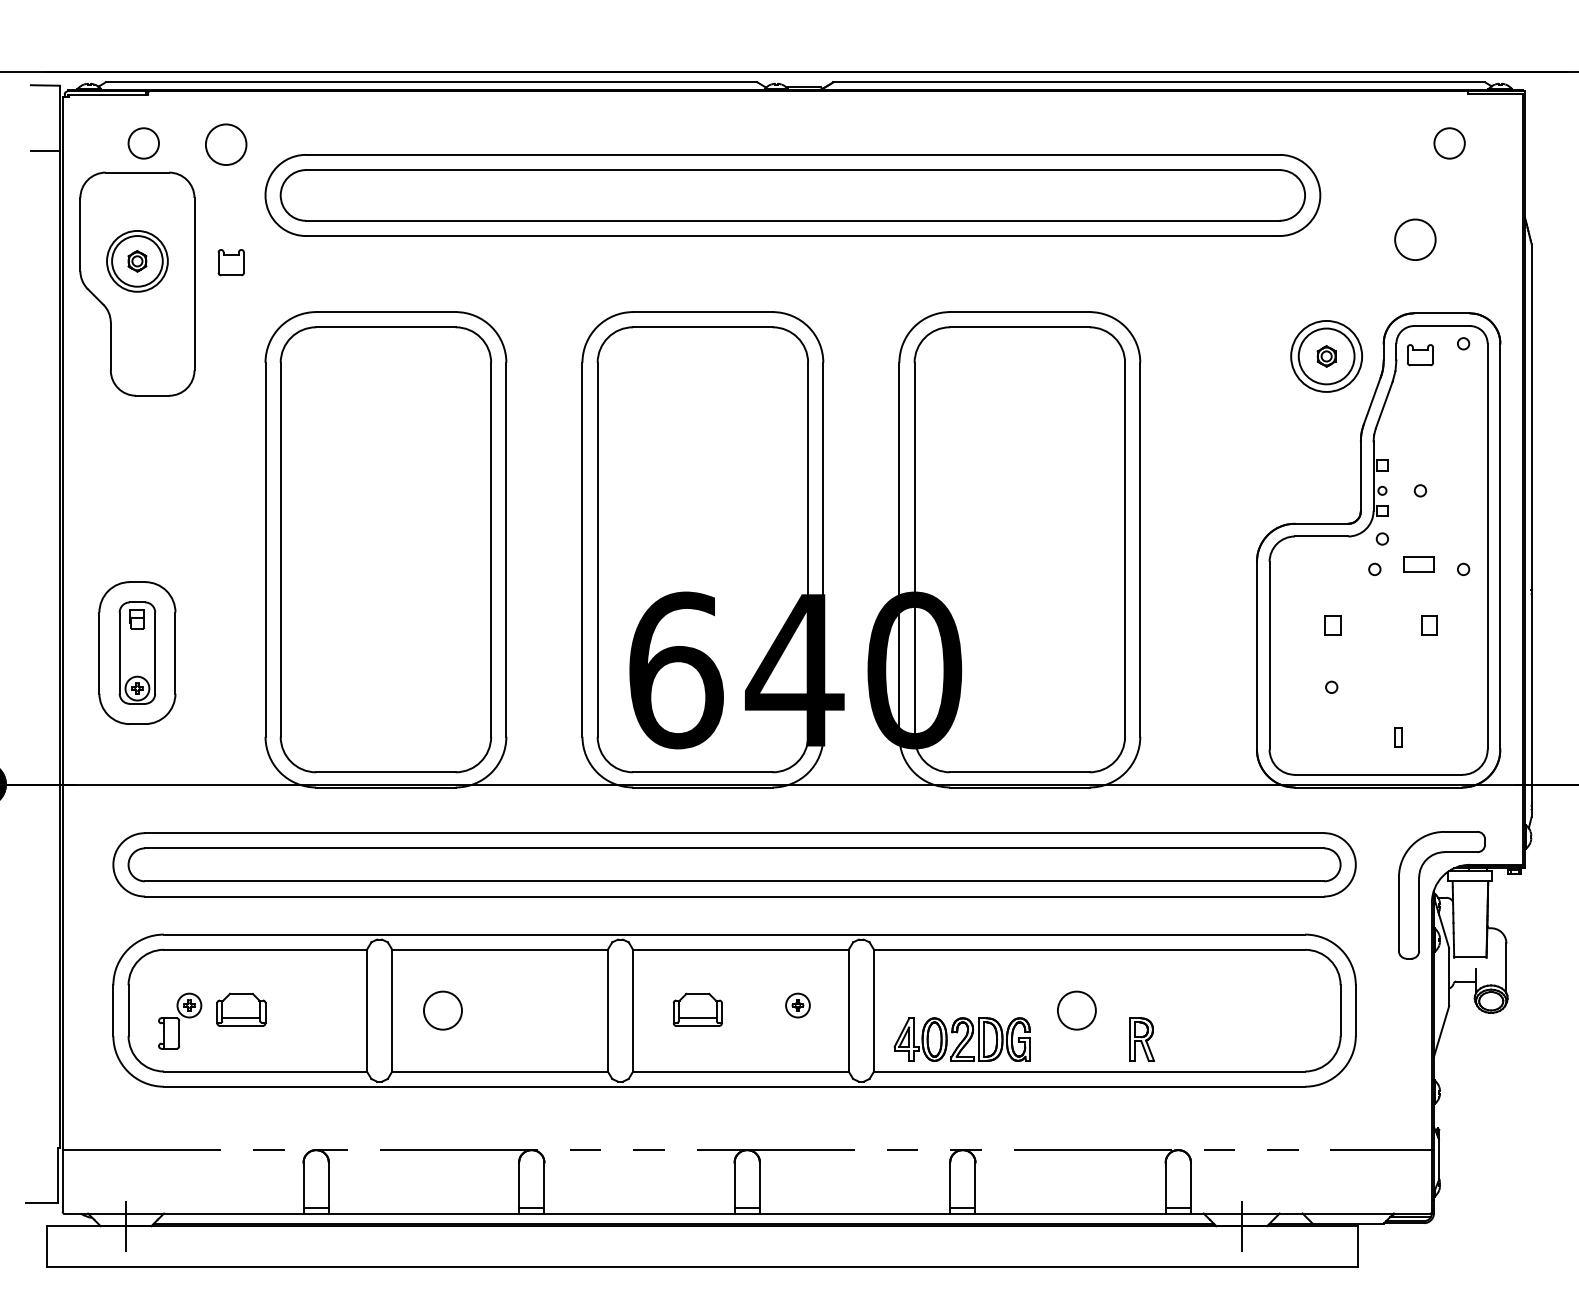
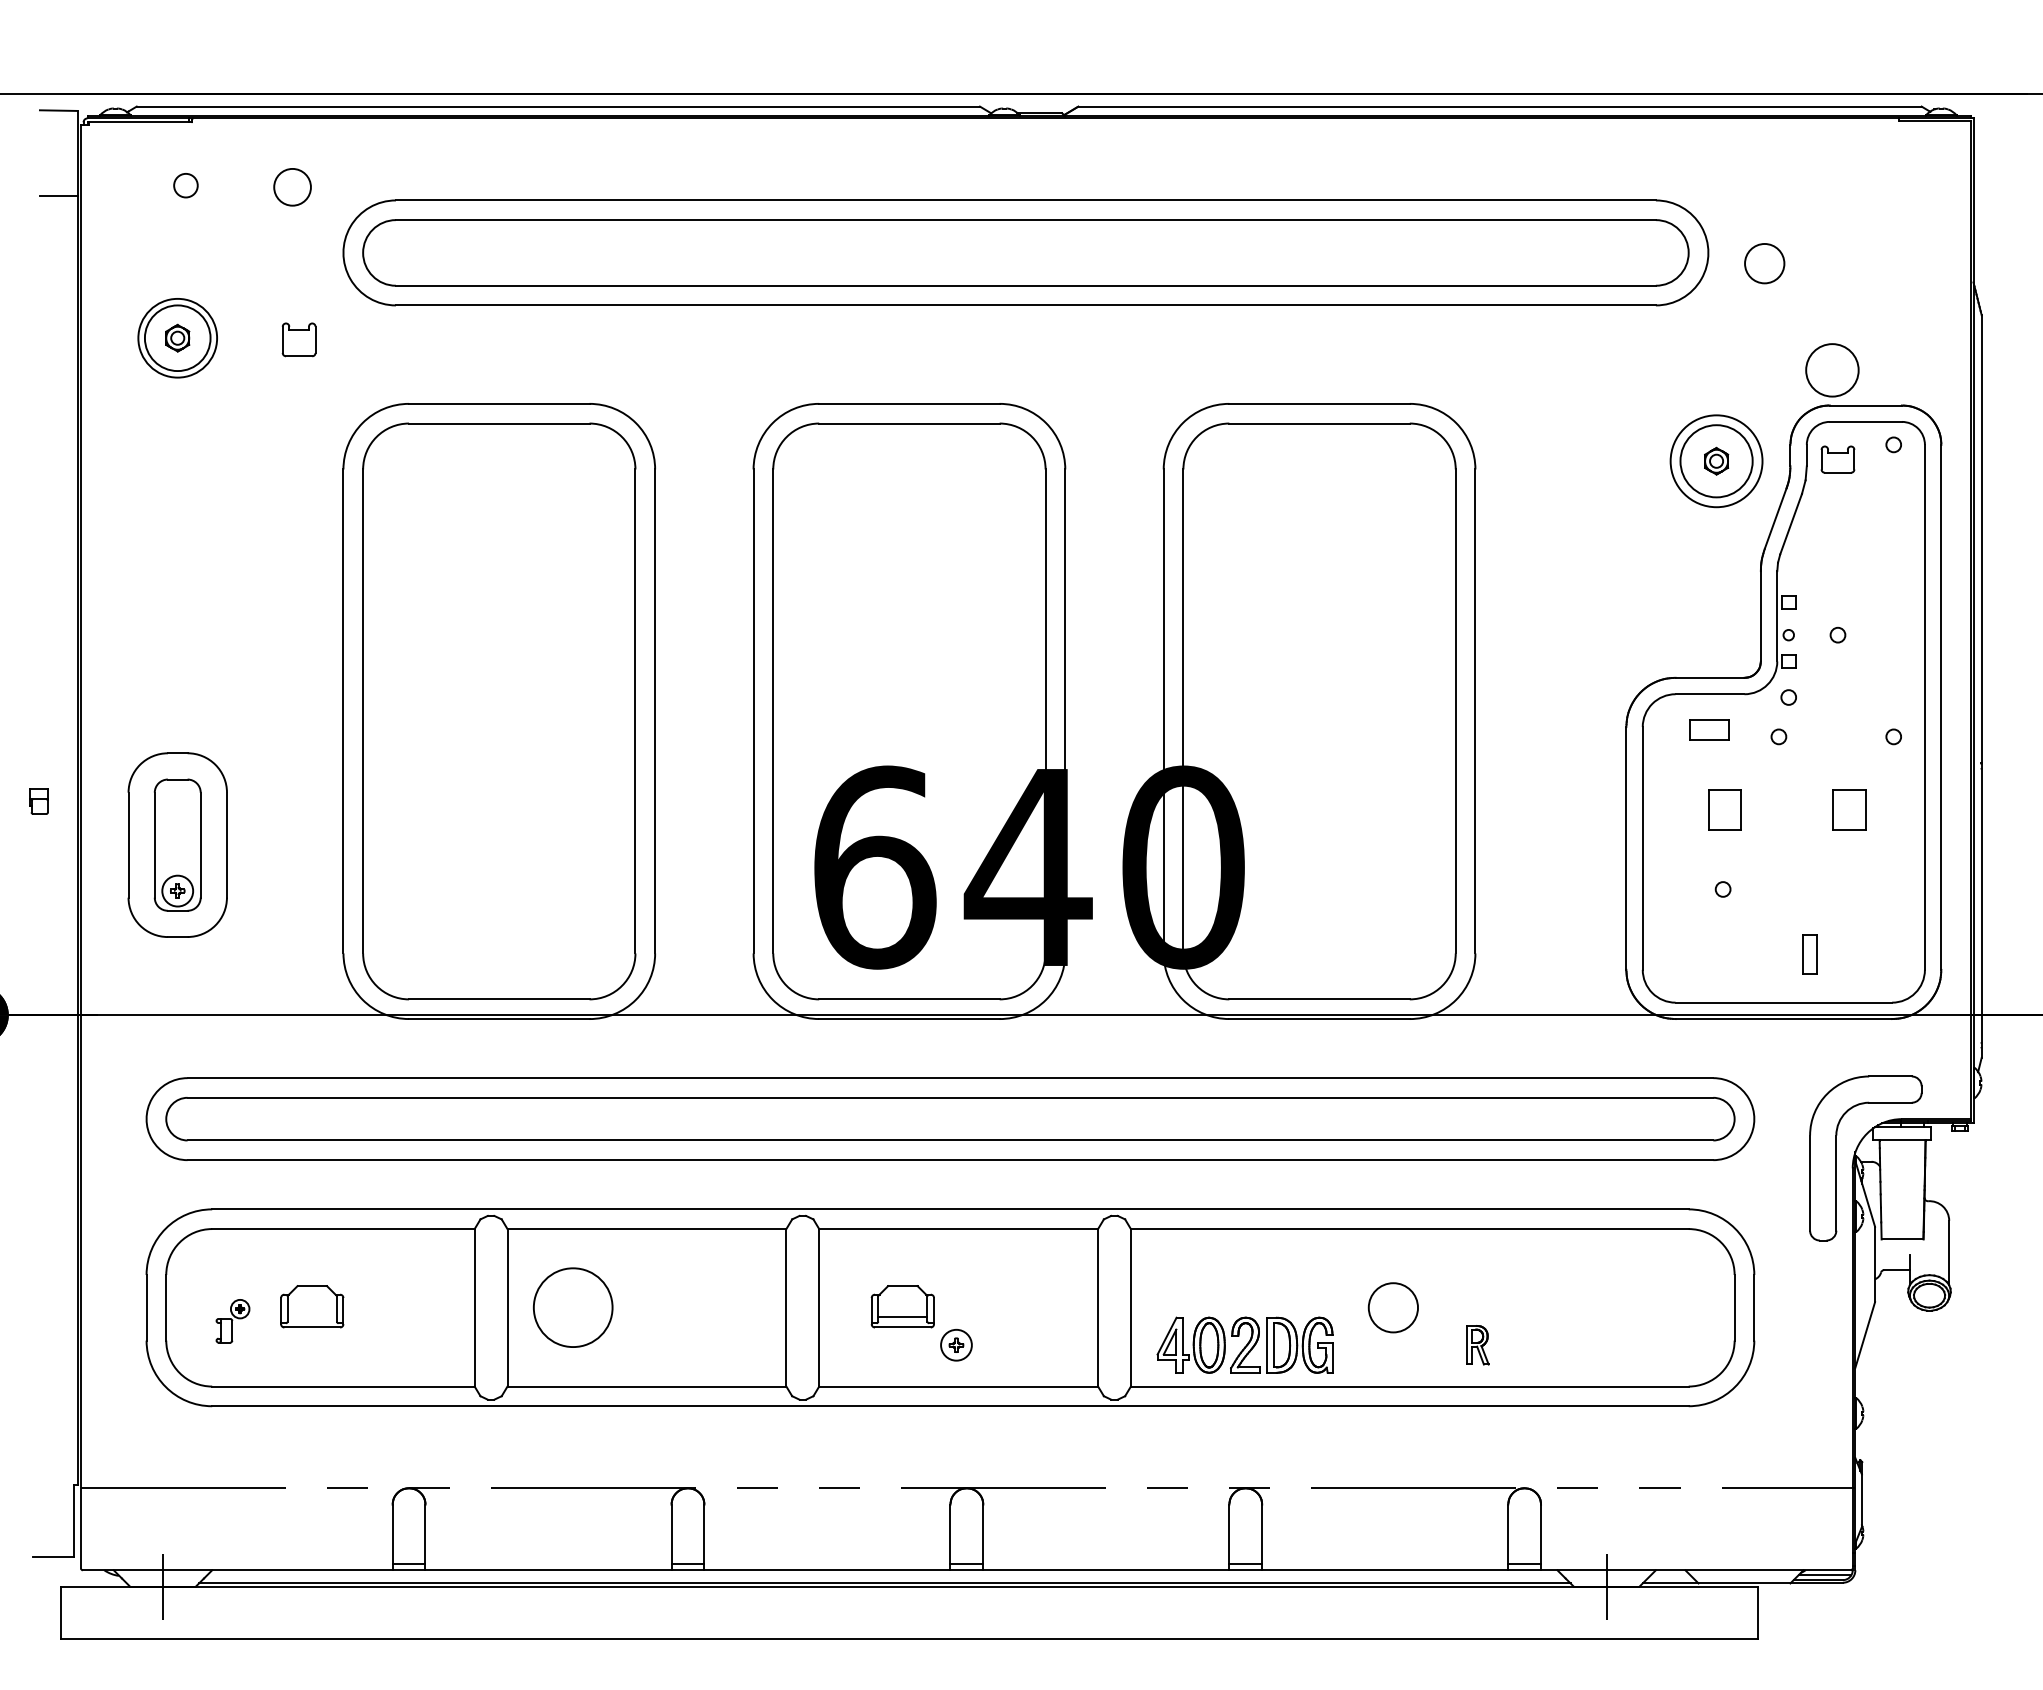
circle: (143, 143) -> (185, 185), size x0.6
circle: (1449, 143) -> (1764, 263), moved
circle: (226, 144) -> (292, 187), size x0.7
circle: (1415, 239) -> (1832, 370), moved
part: (137, 283) -> (177, 367), removed
part: (1419, 563) -> (1709, 729), moved
part: (136, 619) -> (38, 801), moved
part: (1332, 625) -> (1724, 809), size x1.6
part: (1429, 625) -> (1849, 809), size x1.6
part: (1398, 737) -> (1809, 954), size x1.6
part: (798, 1005) -> (956, 1344), moved
circle: (442, 1010) -> (572, 1307), size x1.6
line: (240, 1018) -> (311, 1317), removed
part: (179, 1020) -> (232, 1320), size x0.6
part: (1141, 1039) -> (1477, 1344), size x0.7

